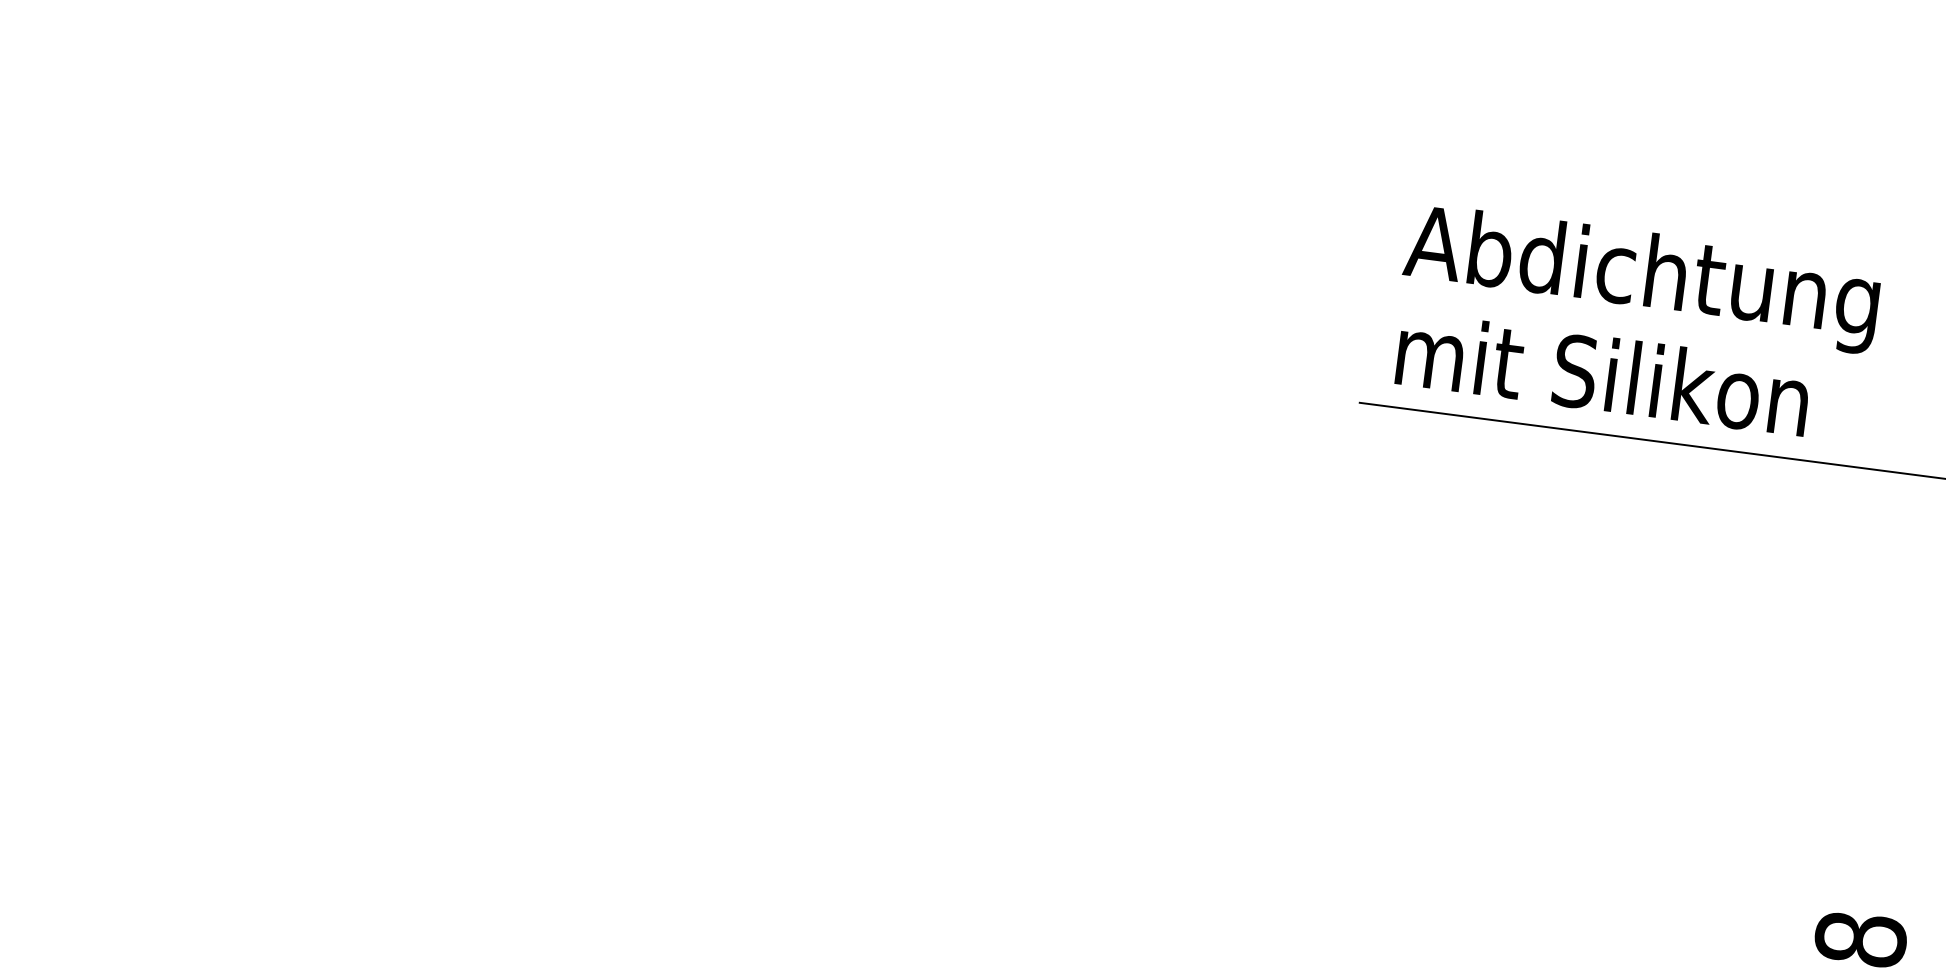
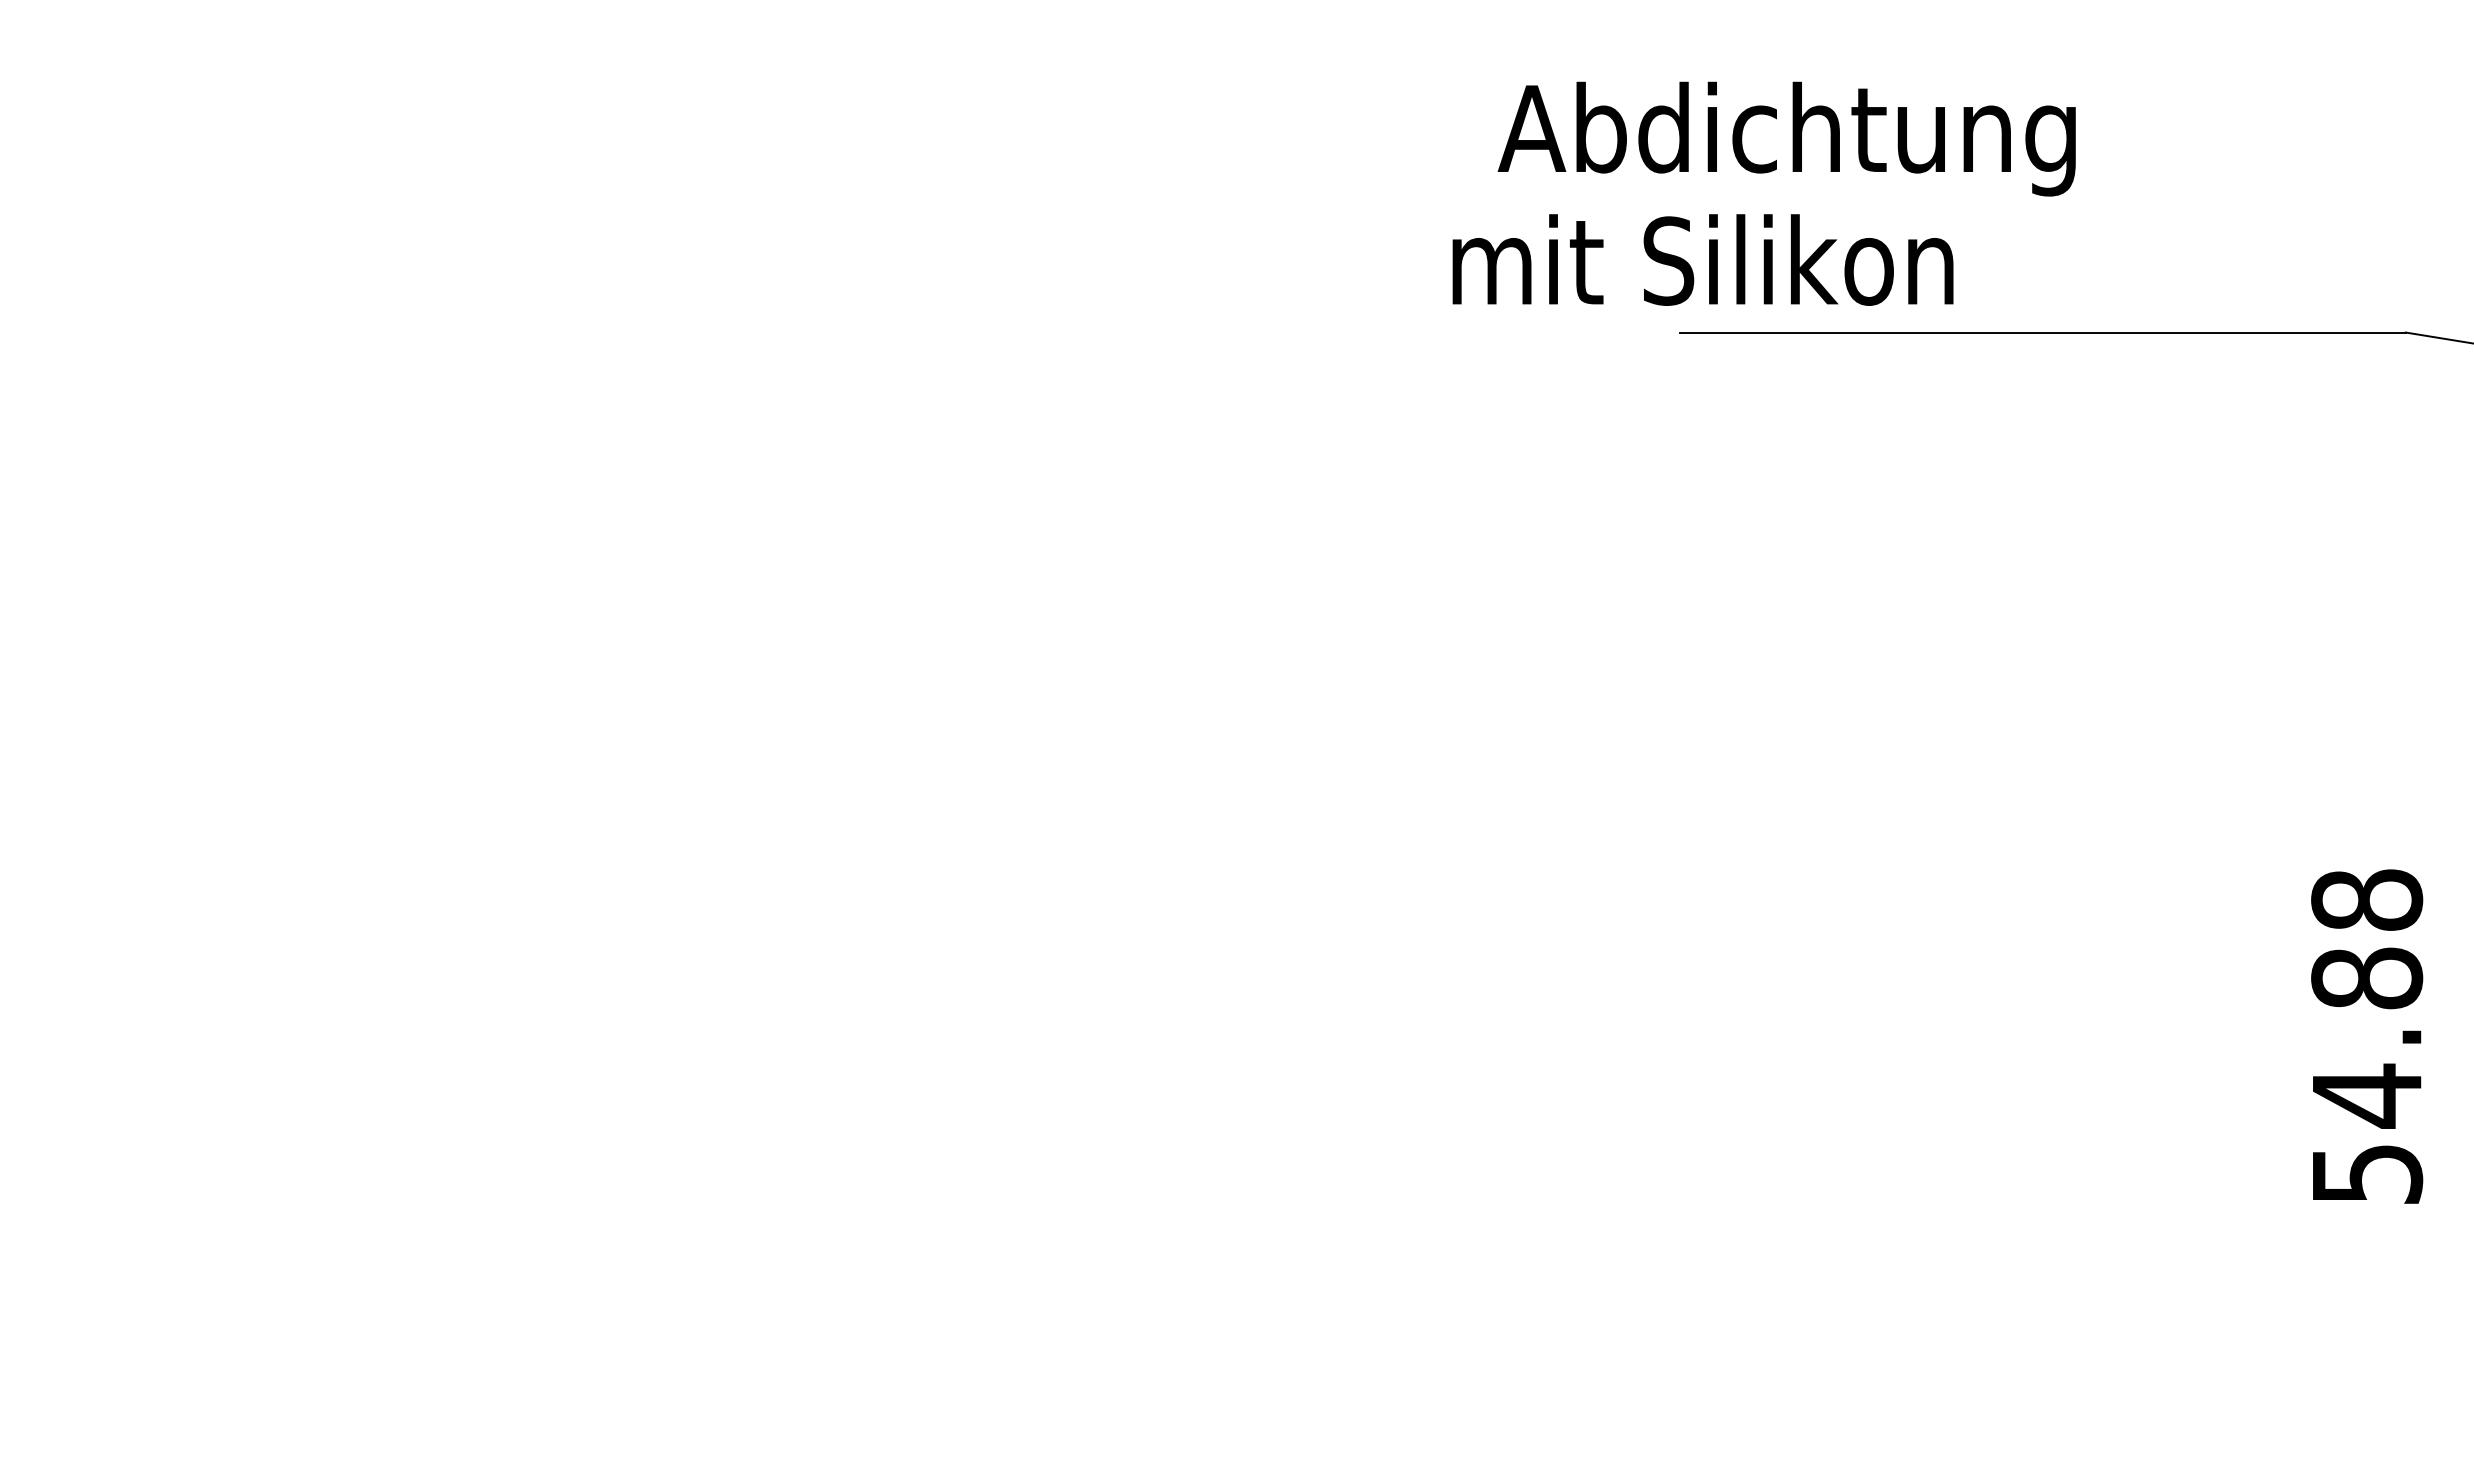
text: (1641, 278) -> (1786, 138), moved
text: (1603, 373) -> (1702, 259), moved

